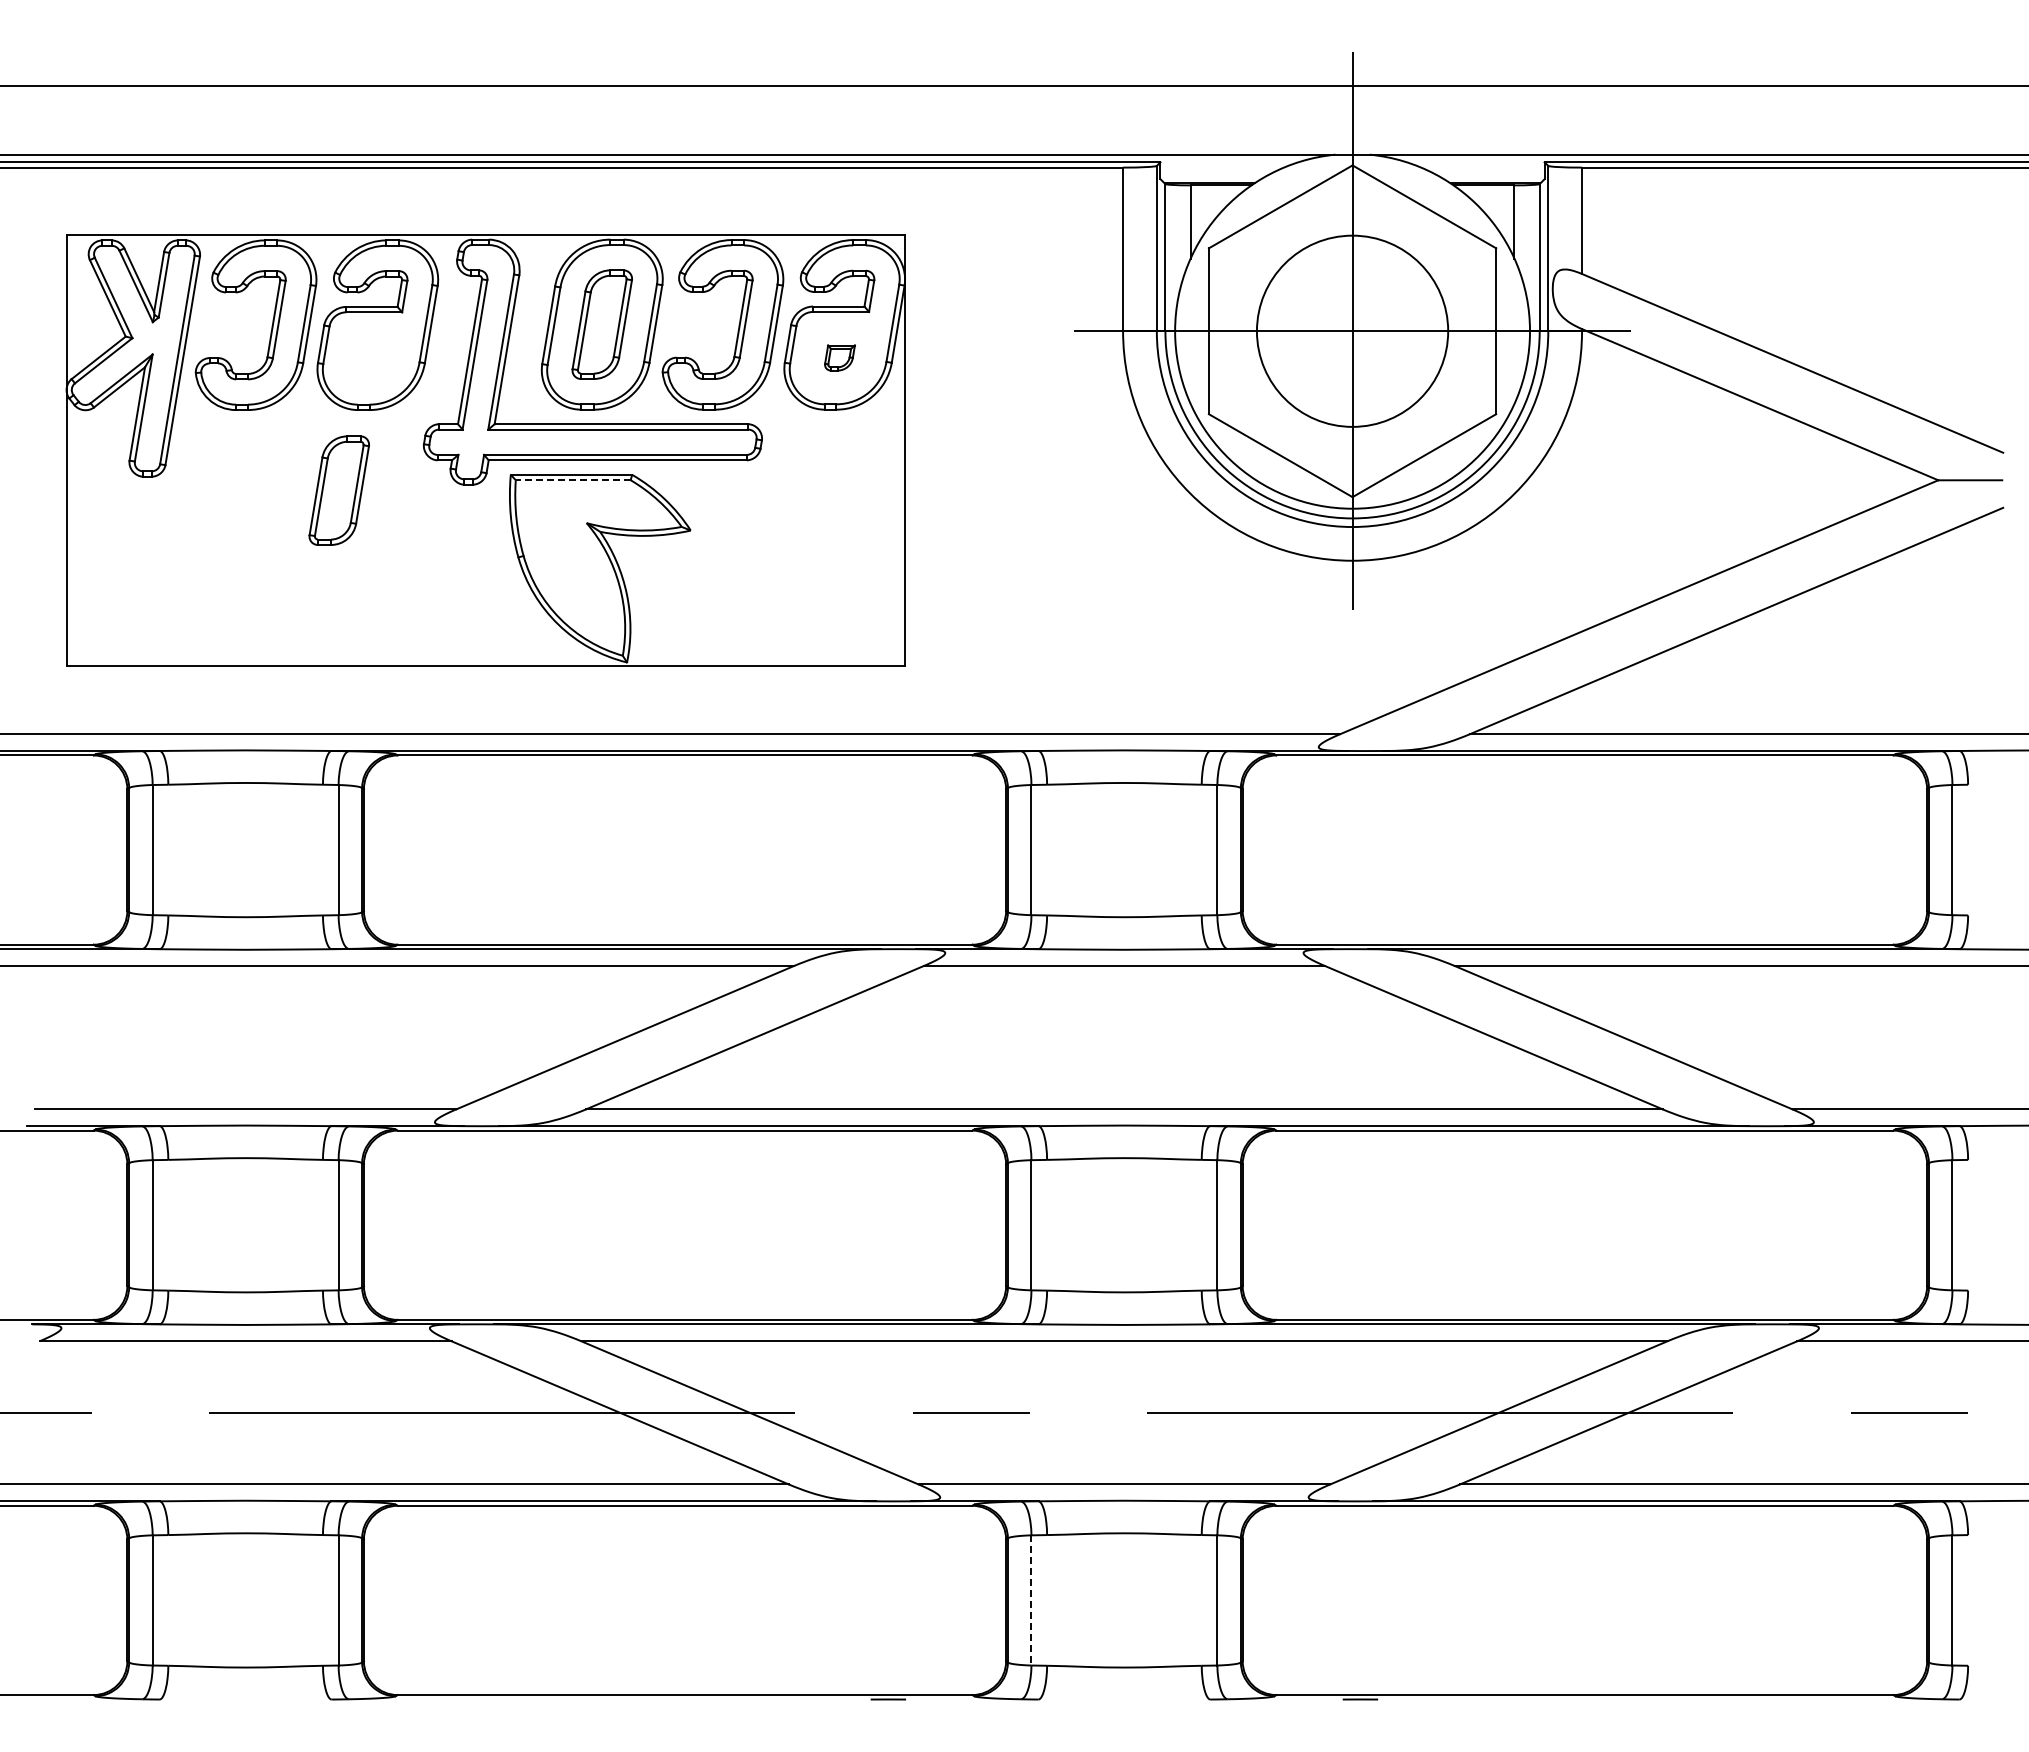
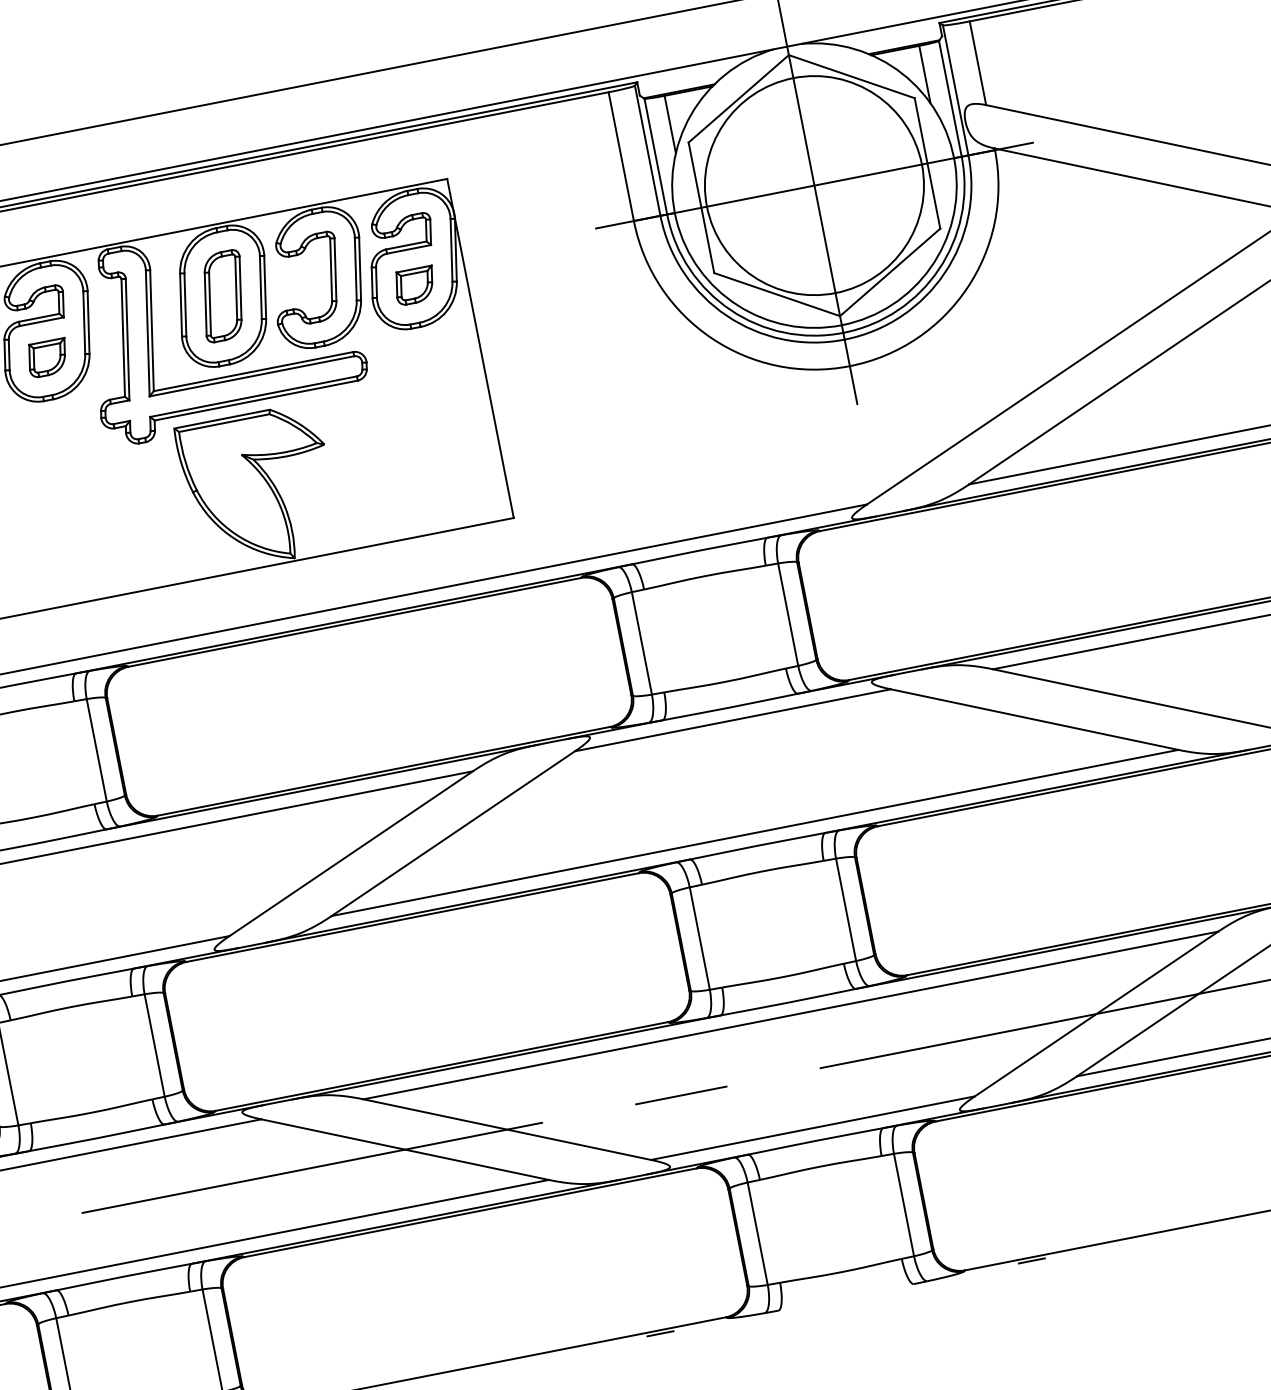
circle: (1352, 330) -> (814, 185), size x1.43
part: (839, 357) -> (414, 285), size x1.67
part: (373, 358) -> (48, 358), added
line: (572, 480) -> (223, 423), dashed -> solid
part: (338, 490) -> (41, 467), removed
line: (1031, 1600) -> (757, 1233), dashed -> solid

